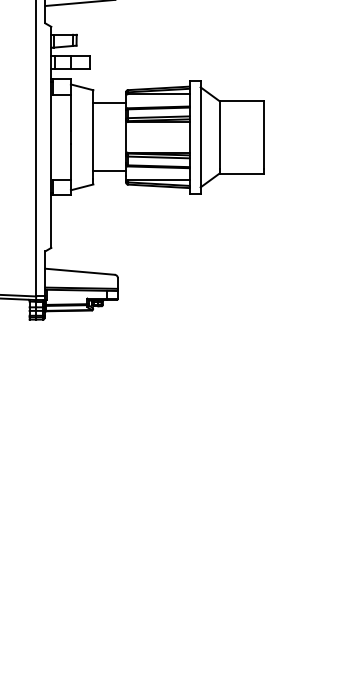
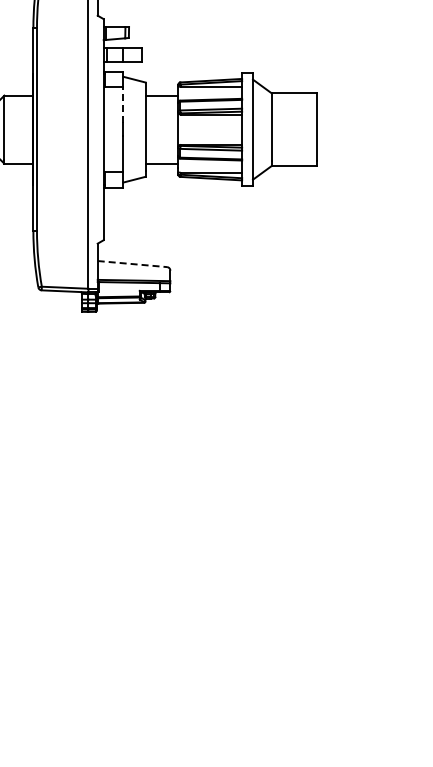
line: (71, 112) -> (123, 104), solid -> dashed
line: (80, 272) -> (132, 264), solid -> dashed

